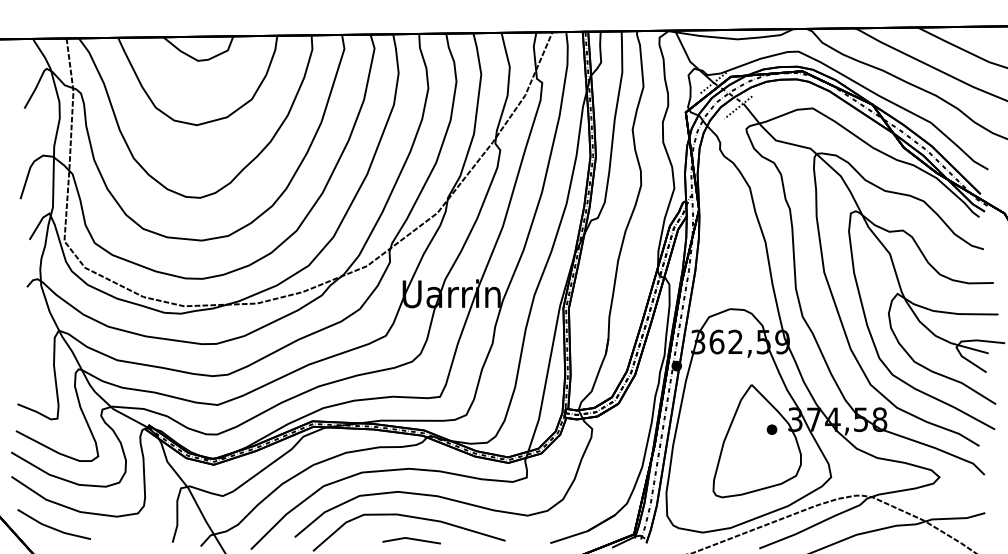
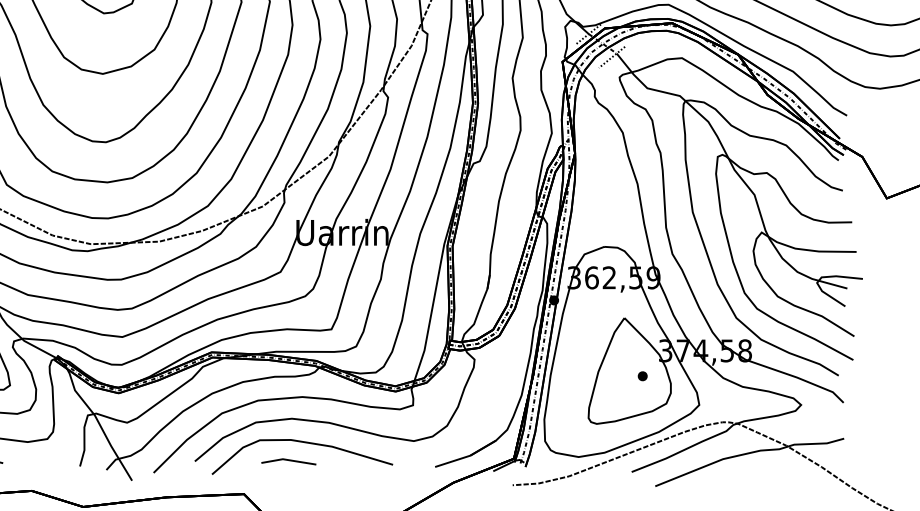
part: (771, 429) -> (642, 376), moved
line: (411, 539) -> (288, 460), moved

